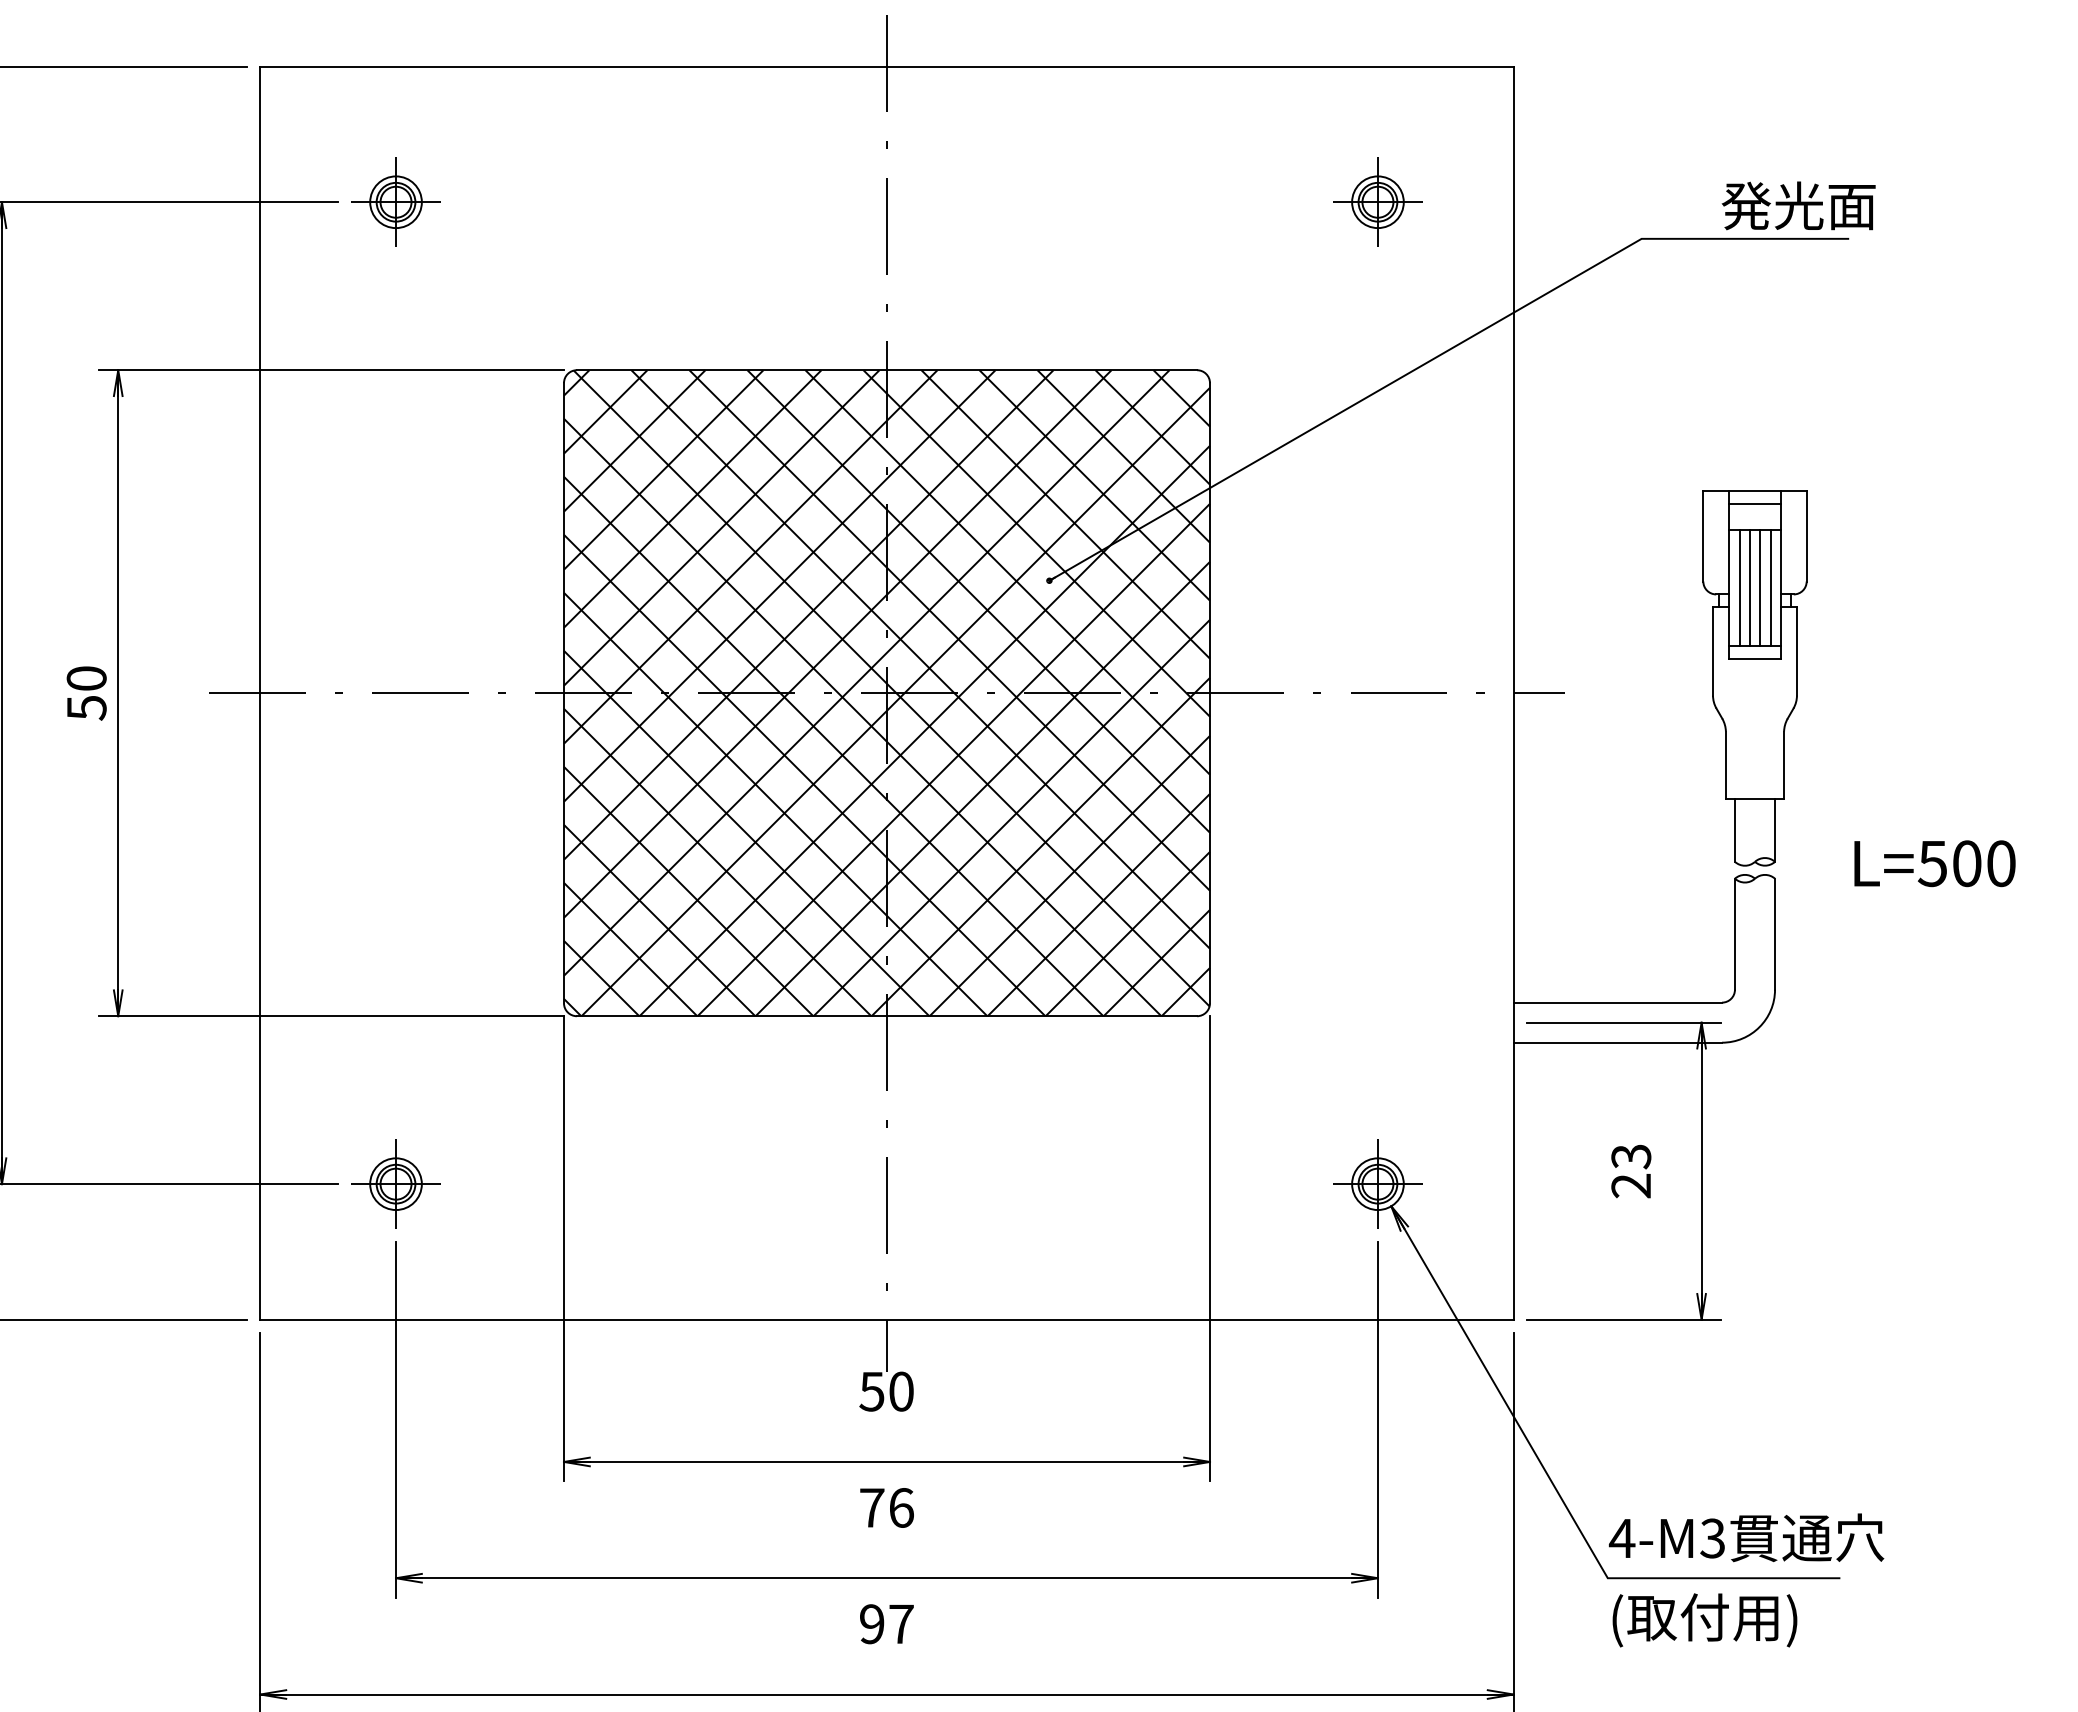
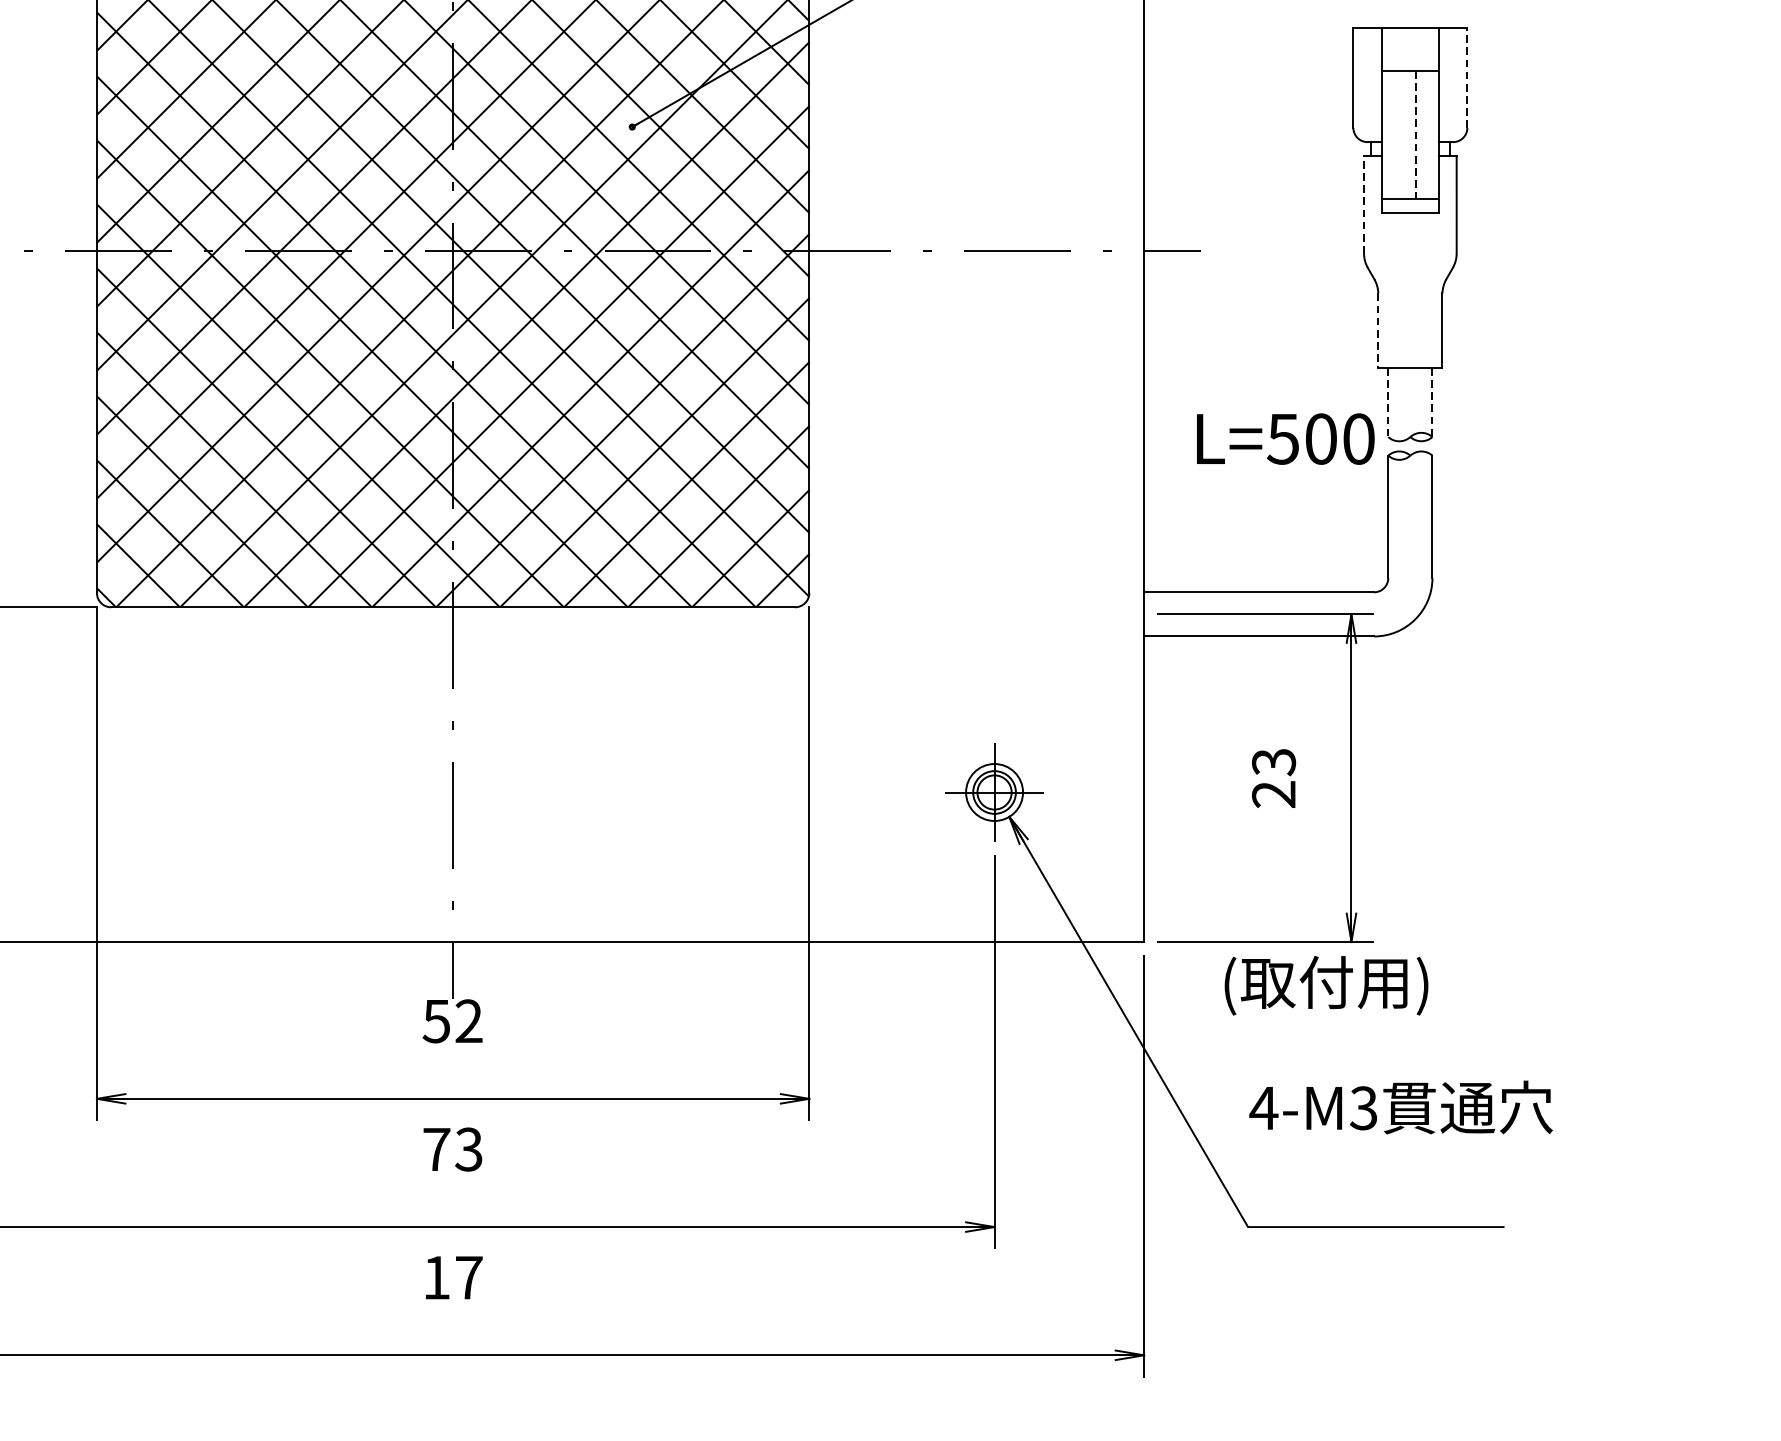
line: (1754, 504) -> (1409, 42), removed
line: (1806, 535) -> (1467, 77), solid -> dashed
line: (1739, 587) -> (1393, 134), removed
line: (1749, 587) -> (1404, 134), removed
line: (1770, 587) -> (1427, 134), removed
line: (1760, 588) -> (1416, 135), solid -> dashed
line: (1713, 651) -> (1364, 205), solid -> dashed
line: (1725, 765) -> (1377, 330), solid -> dashed
line: (1734, 831) -> (1387, 403), solid -> dashed
line: (1775, 831) -> (1432, 403), solid -> dashed
text: (1934, 863) -> (1285, 438), moved
text: (901, 1391) -> (469, 1021), 50 -> 52
text: (900, 1507) -> (468, 1149), 76 -> 73
text: (1746, 1537) -> (1400, 1107), moved
text: (1704, 1620) -> (1326, 985), moved
text: (872, 1624) -> (437, 1278), 97 -> 17

